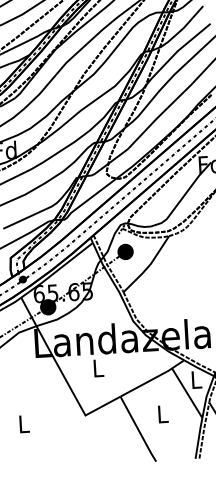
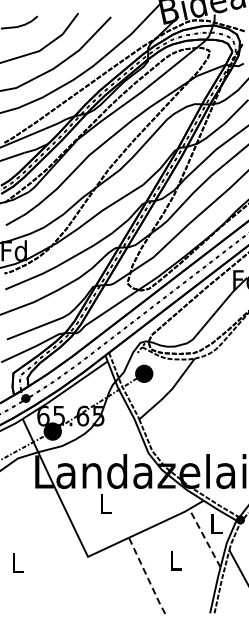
line: (186, 392) -> (204, 537), solid -> dashed
line: (138, 429) -> (147, 576), solid -> dashed

